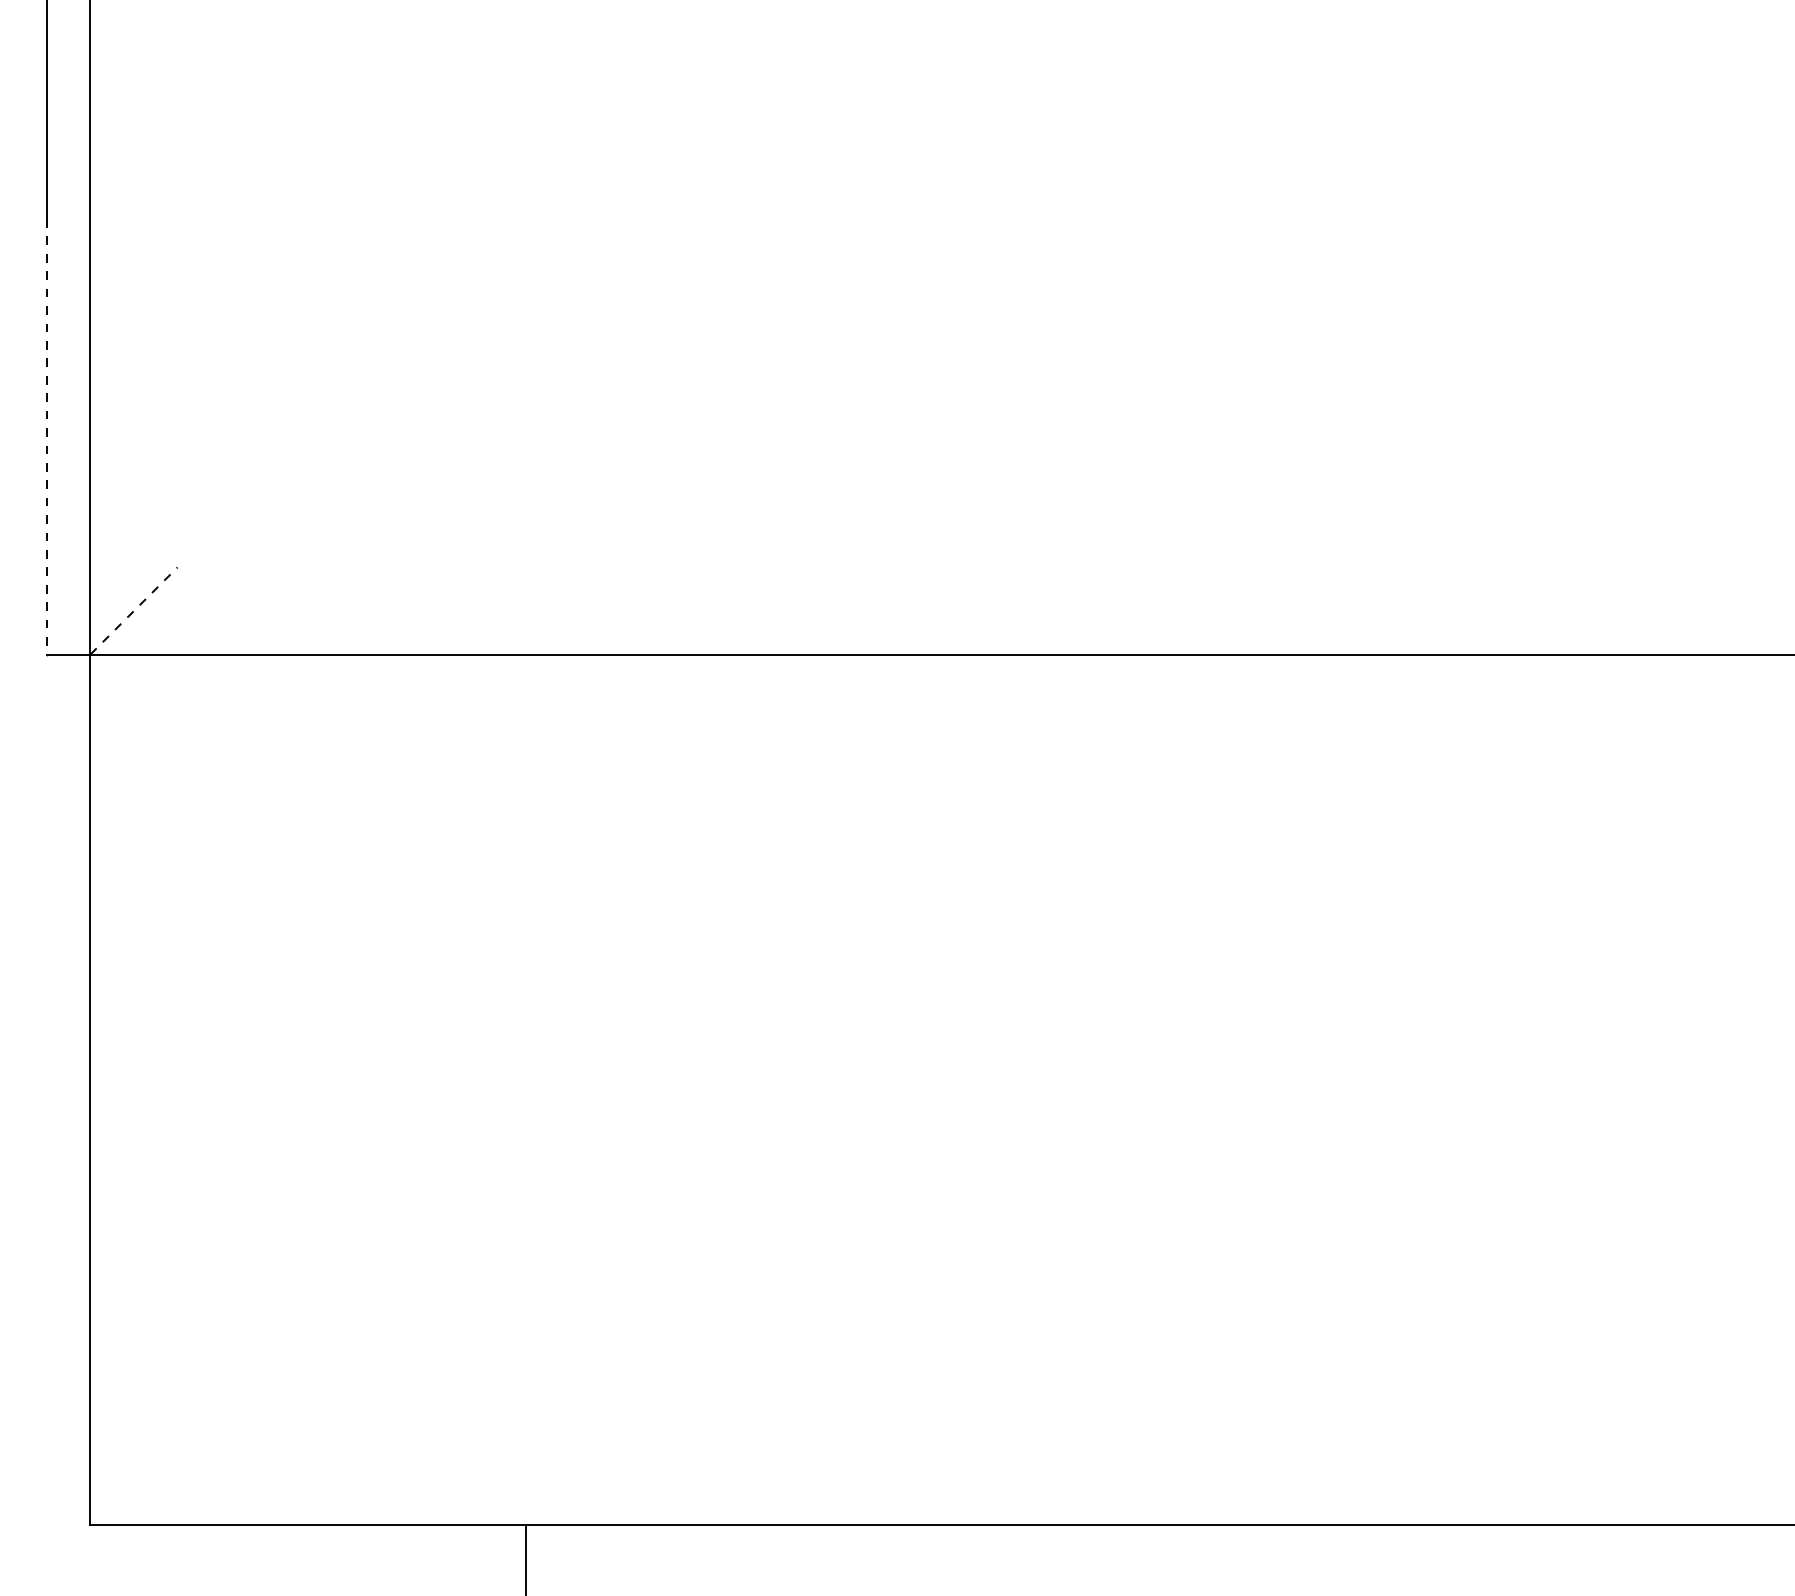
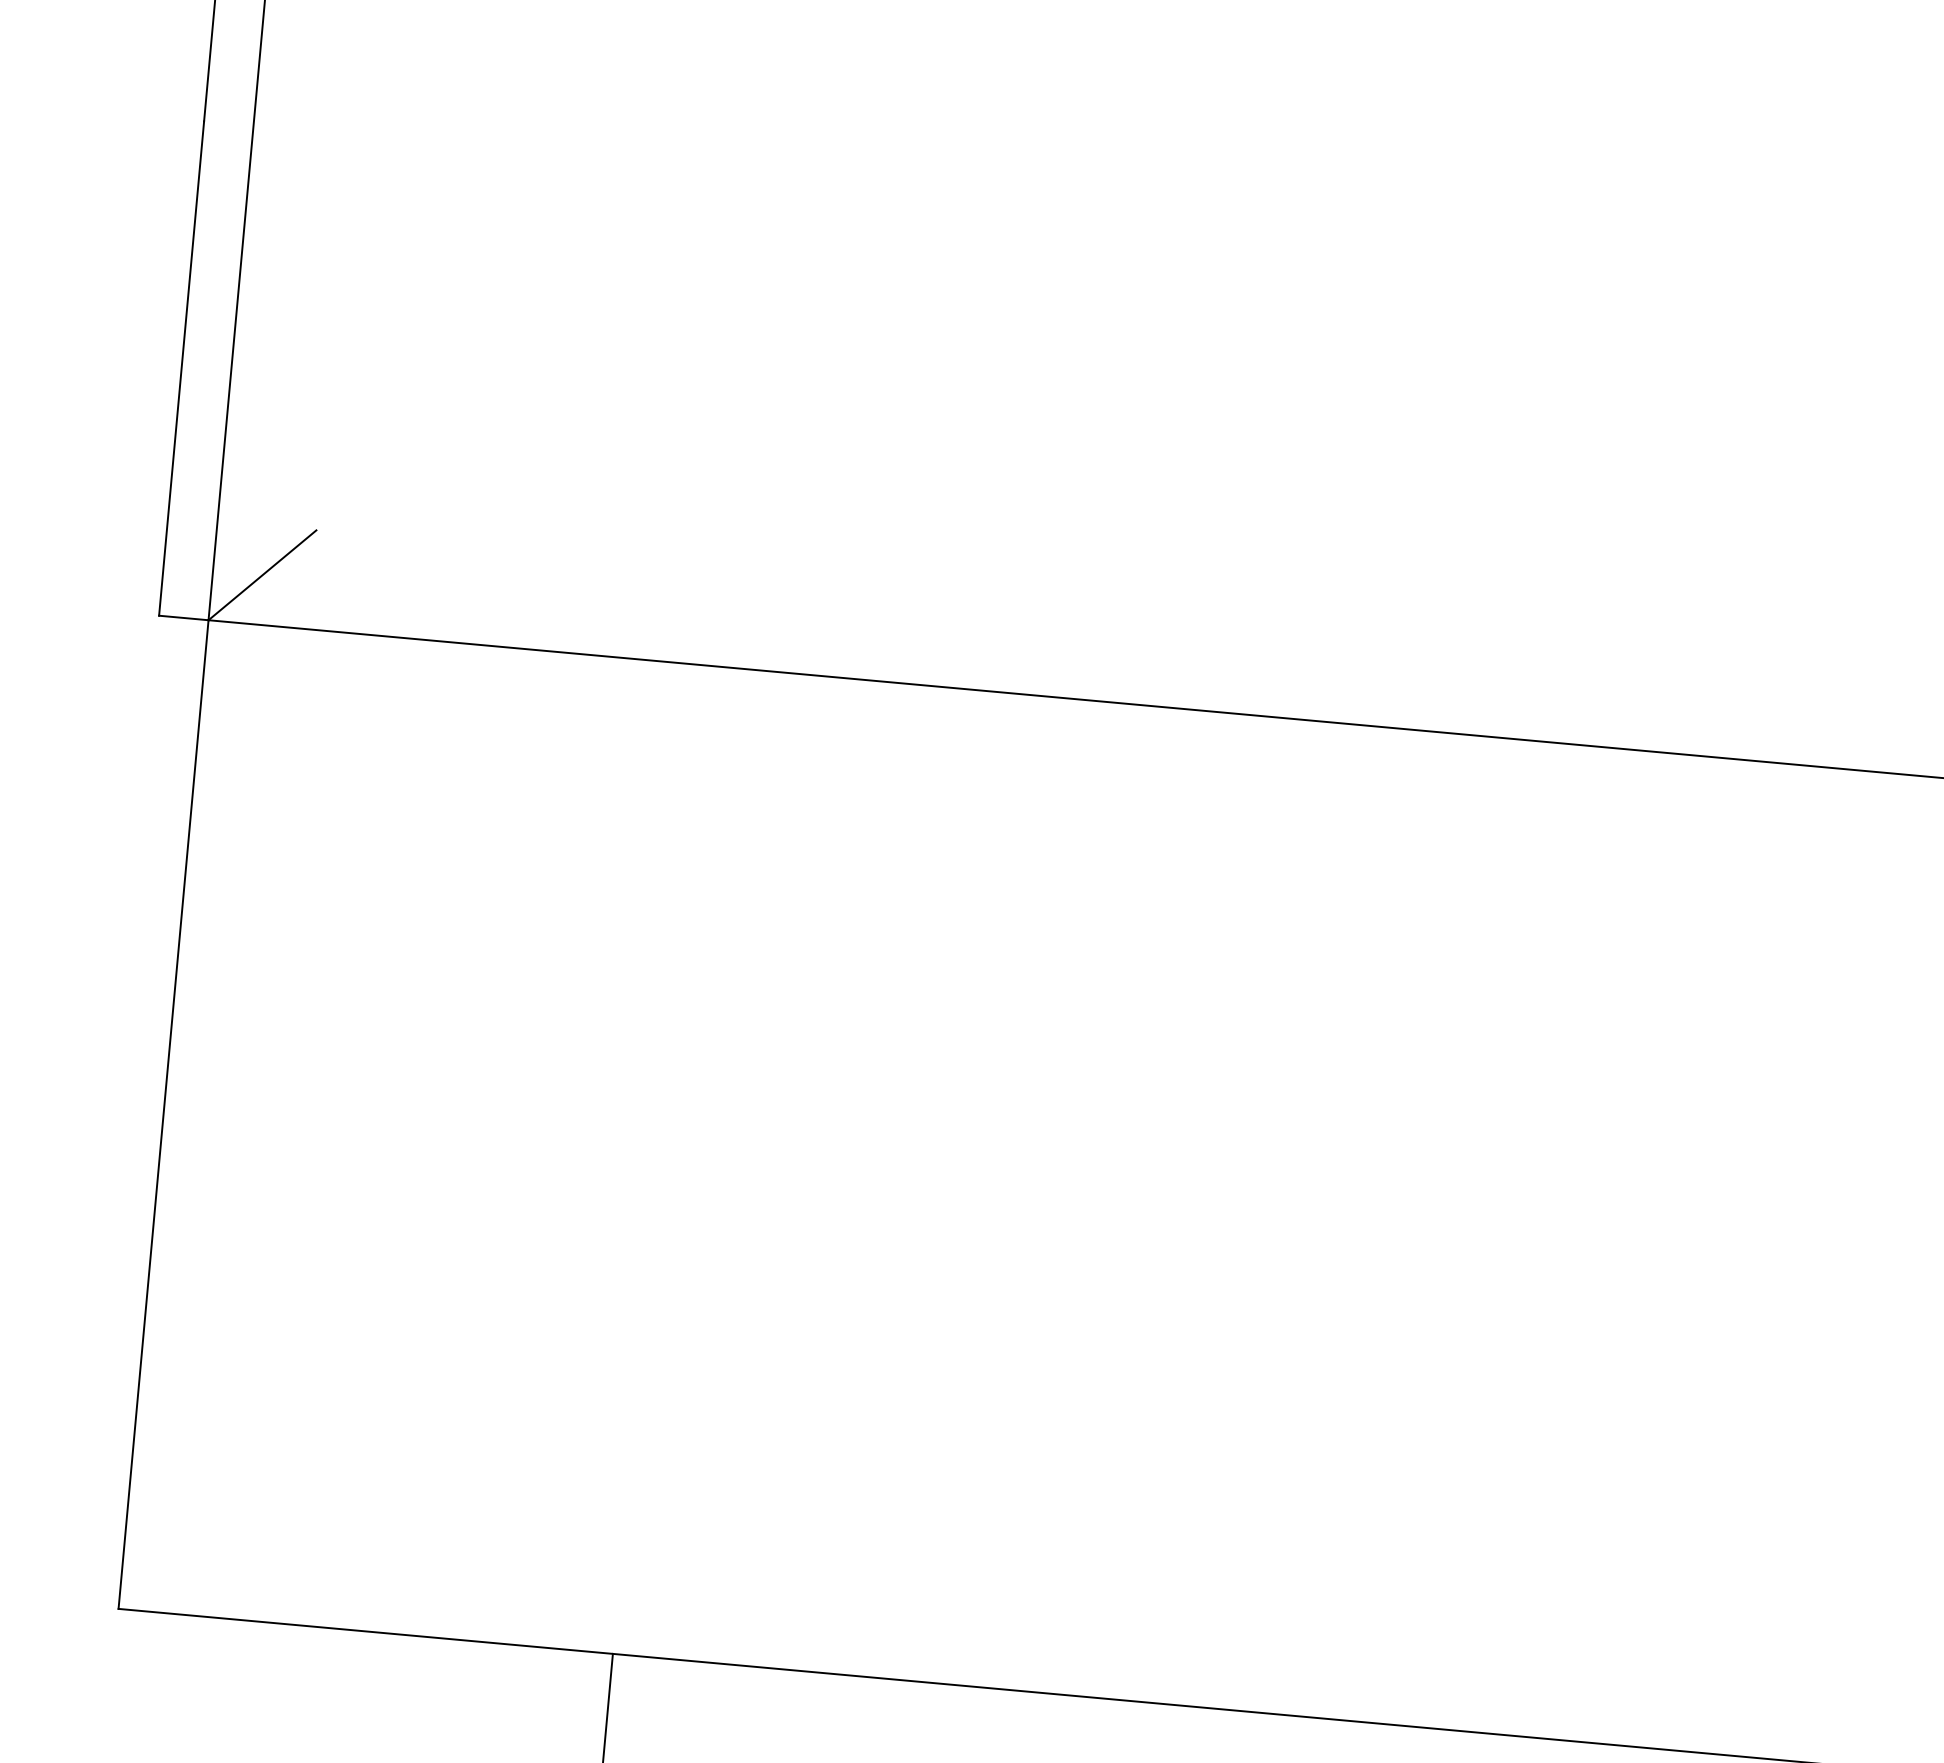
line: (46, 436) -> (181, 368), dashed -> solid
line: (134, 610) -> (263, 574), dashed -> solid

